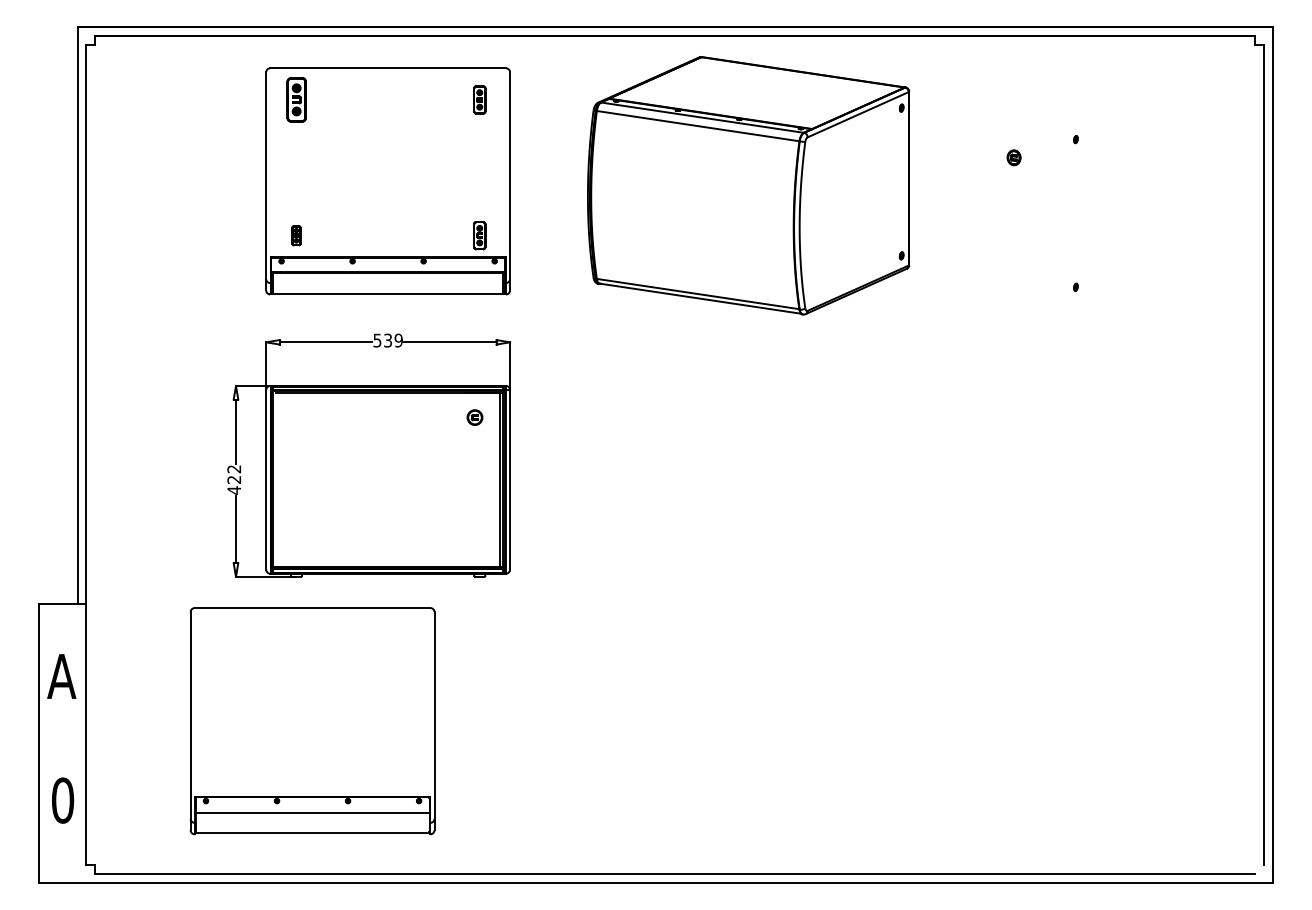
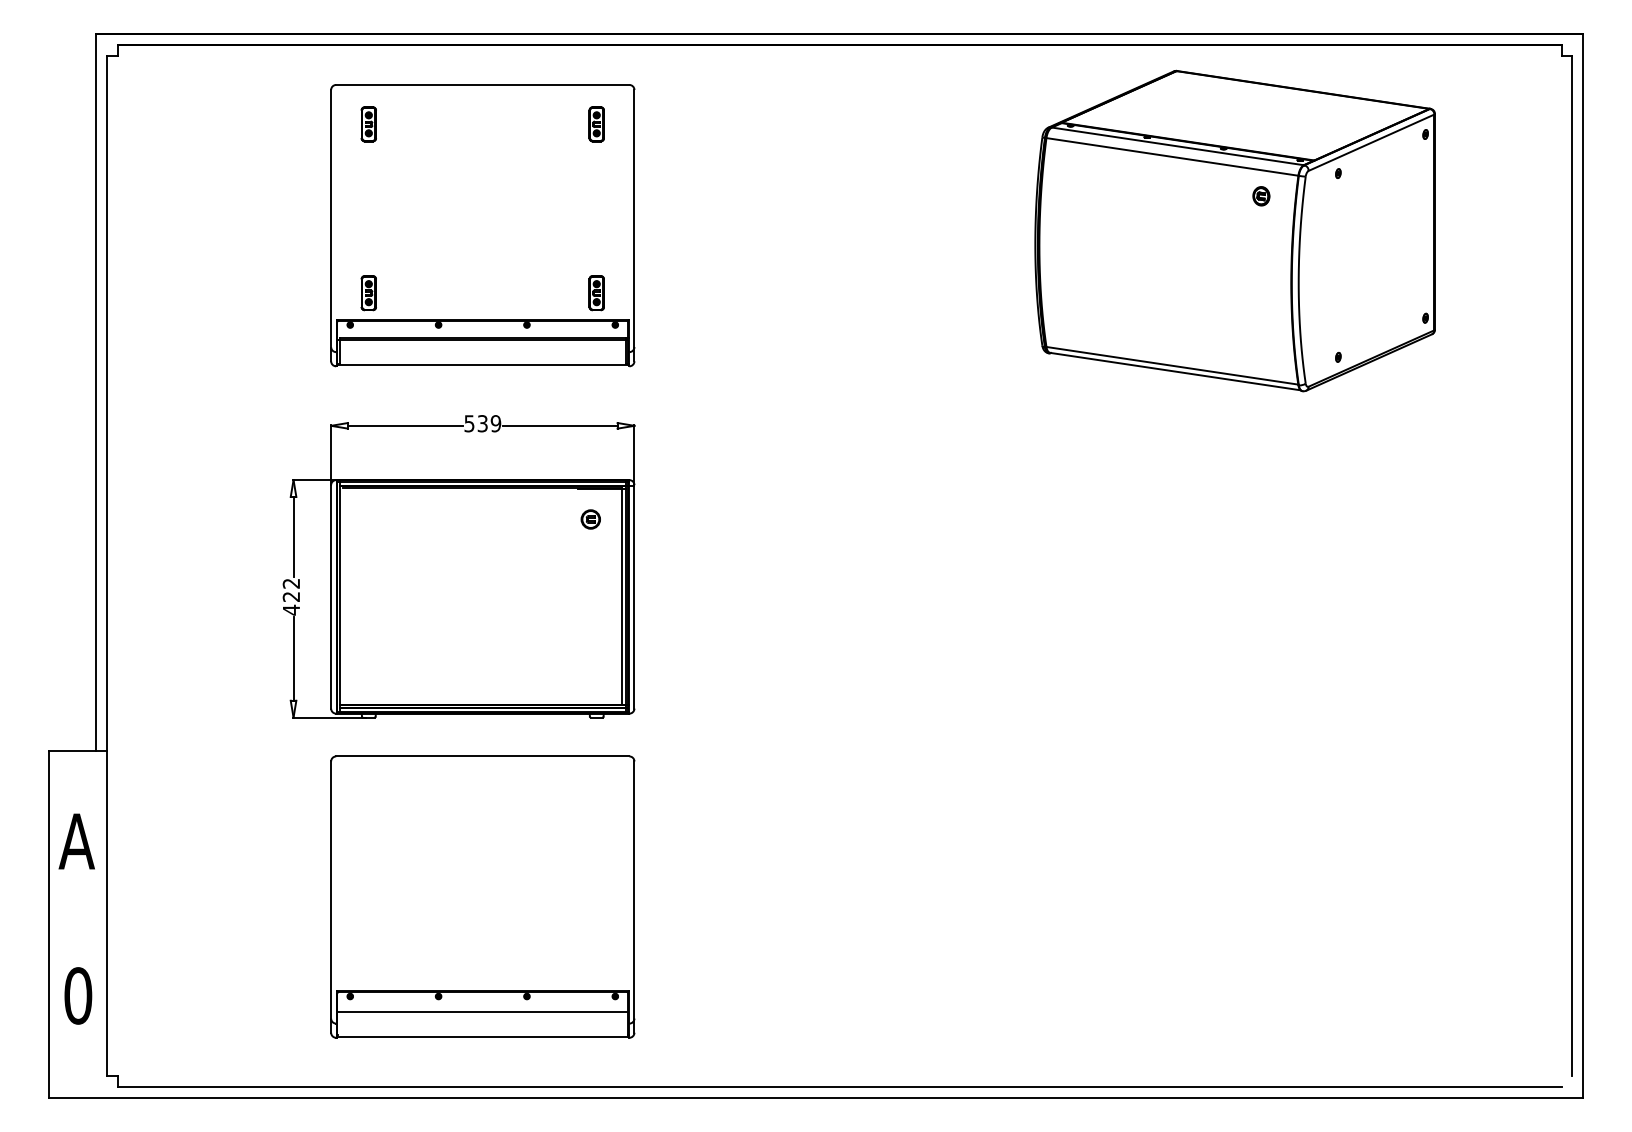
part: (296, 100) -> (368, 124), size x0.62
part: (748, 185) -> (1234, 230), moved
part: (296, 235) -> (368, 293), size x1.43
part: (312, 720) -> (482, 896), moved

